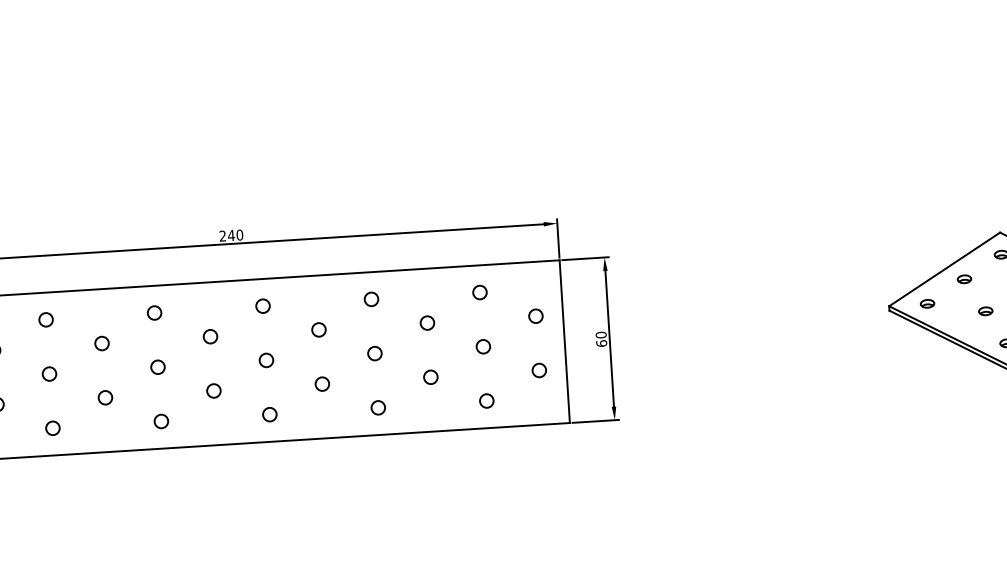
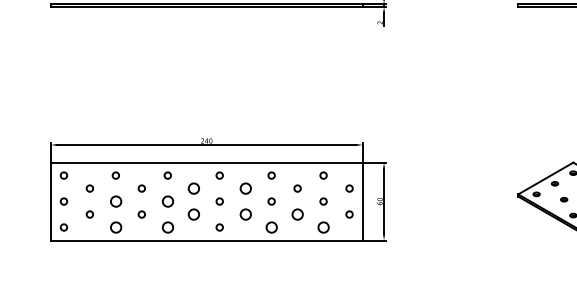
circle: (318, 329) -> (245, 188), size x1.6
circle: (209, 336) -> (193, 188), size x1.6
circle: (157, 367) -> (167, 201), size x1.6
circle: (48, 373) -> (115, 201), size x1.6
circle: (430, 377) -> (297, 214), size x1.6
circle: (321, 384) -> (245, 214), size x1.6
circle: (213, 390) -> (193, 214), size x1.6
circle: (486, 400) -> (323, 227), size x1.6
circle: (378, 407) -> (271, 227), size x1.6
circle: (160, 421) -> (167, 227), size x1.6
circle: (52, 428) -> (115, 227), size x1.6

